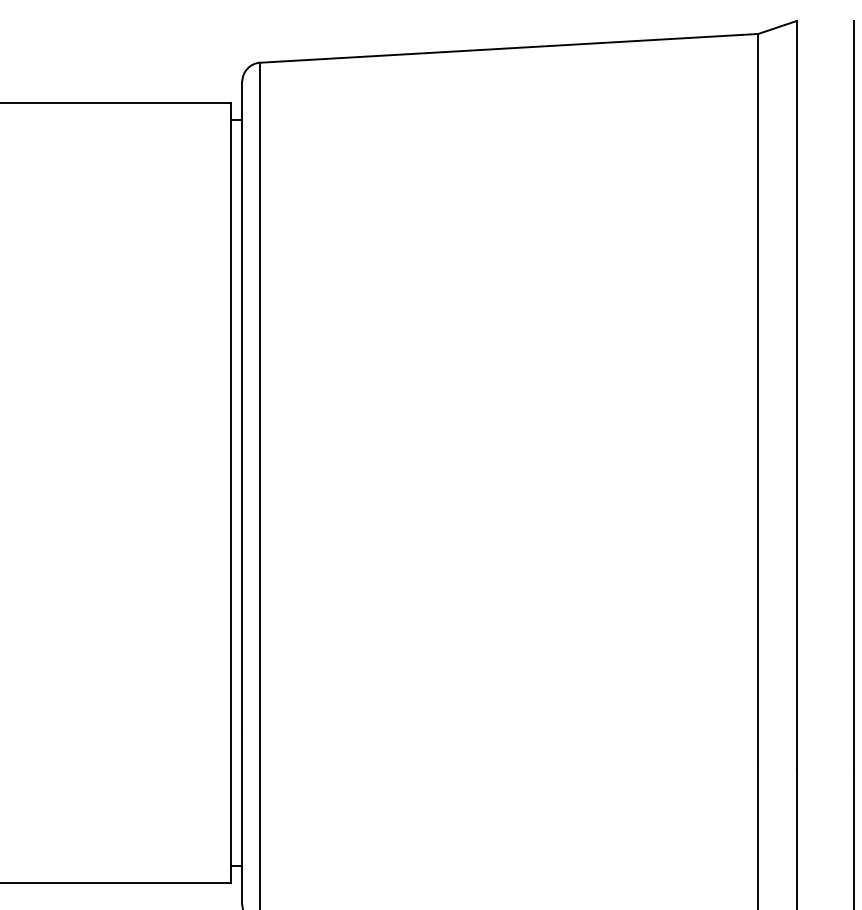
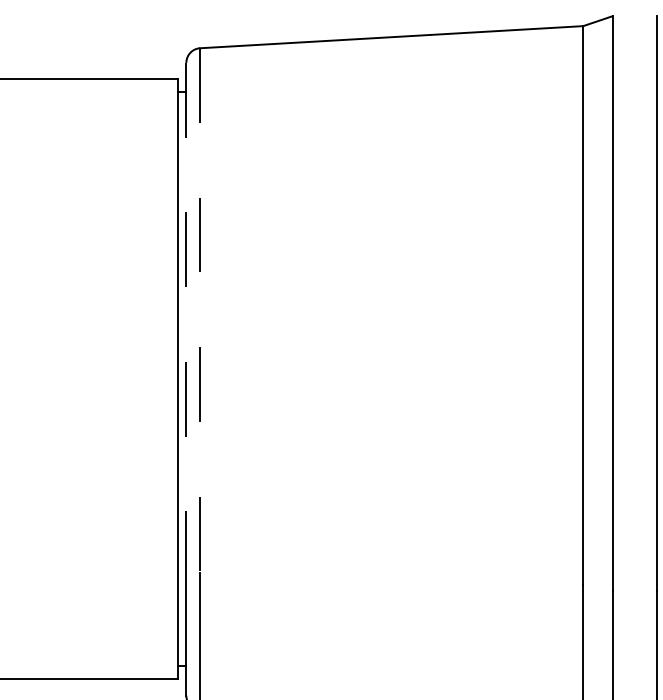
line: (260, 403) -> (200, 310), solid -> dashed
line: (242, 407) -> (186, 313), solid -> dashed

